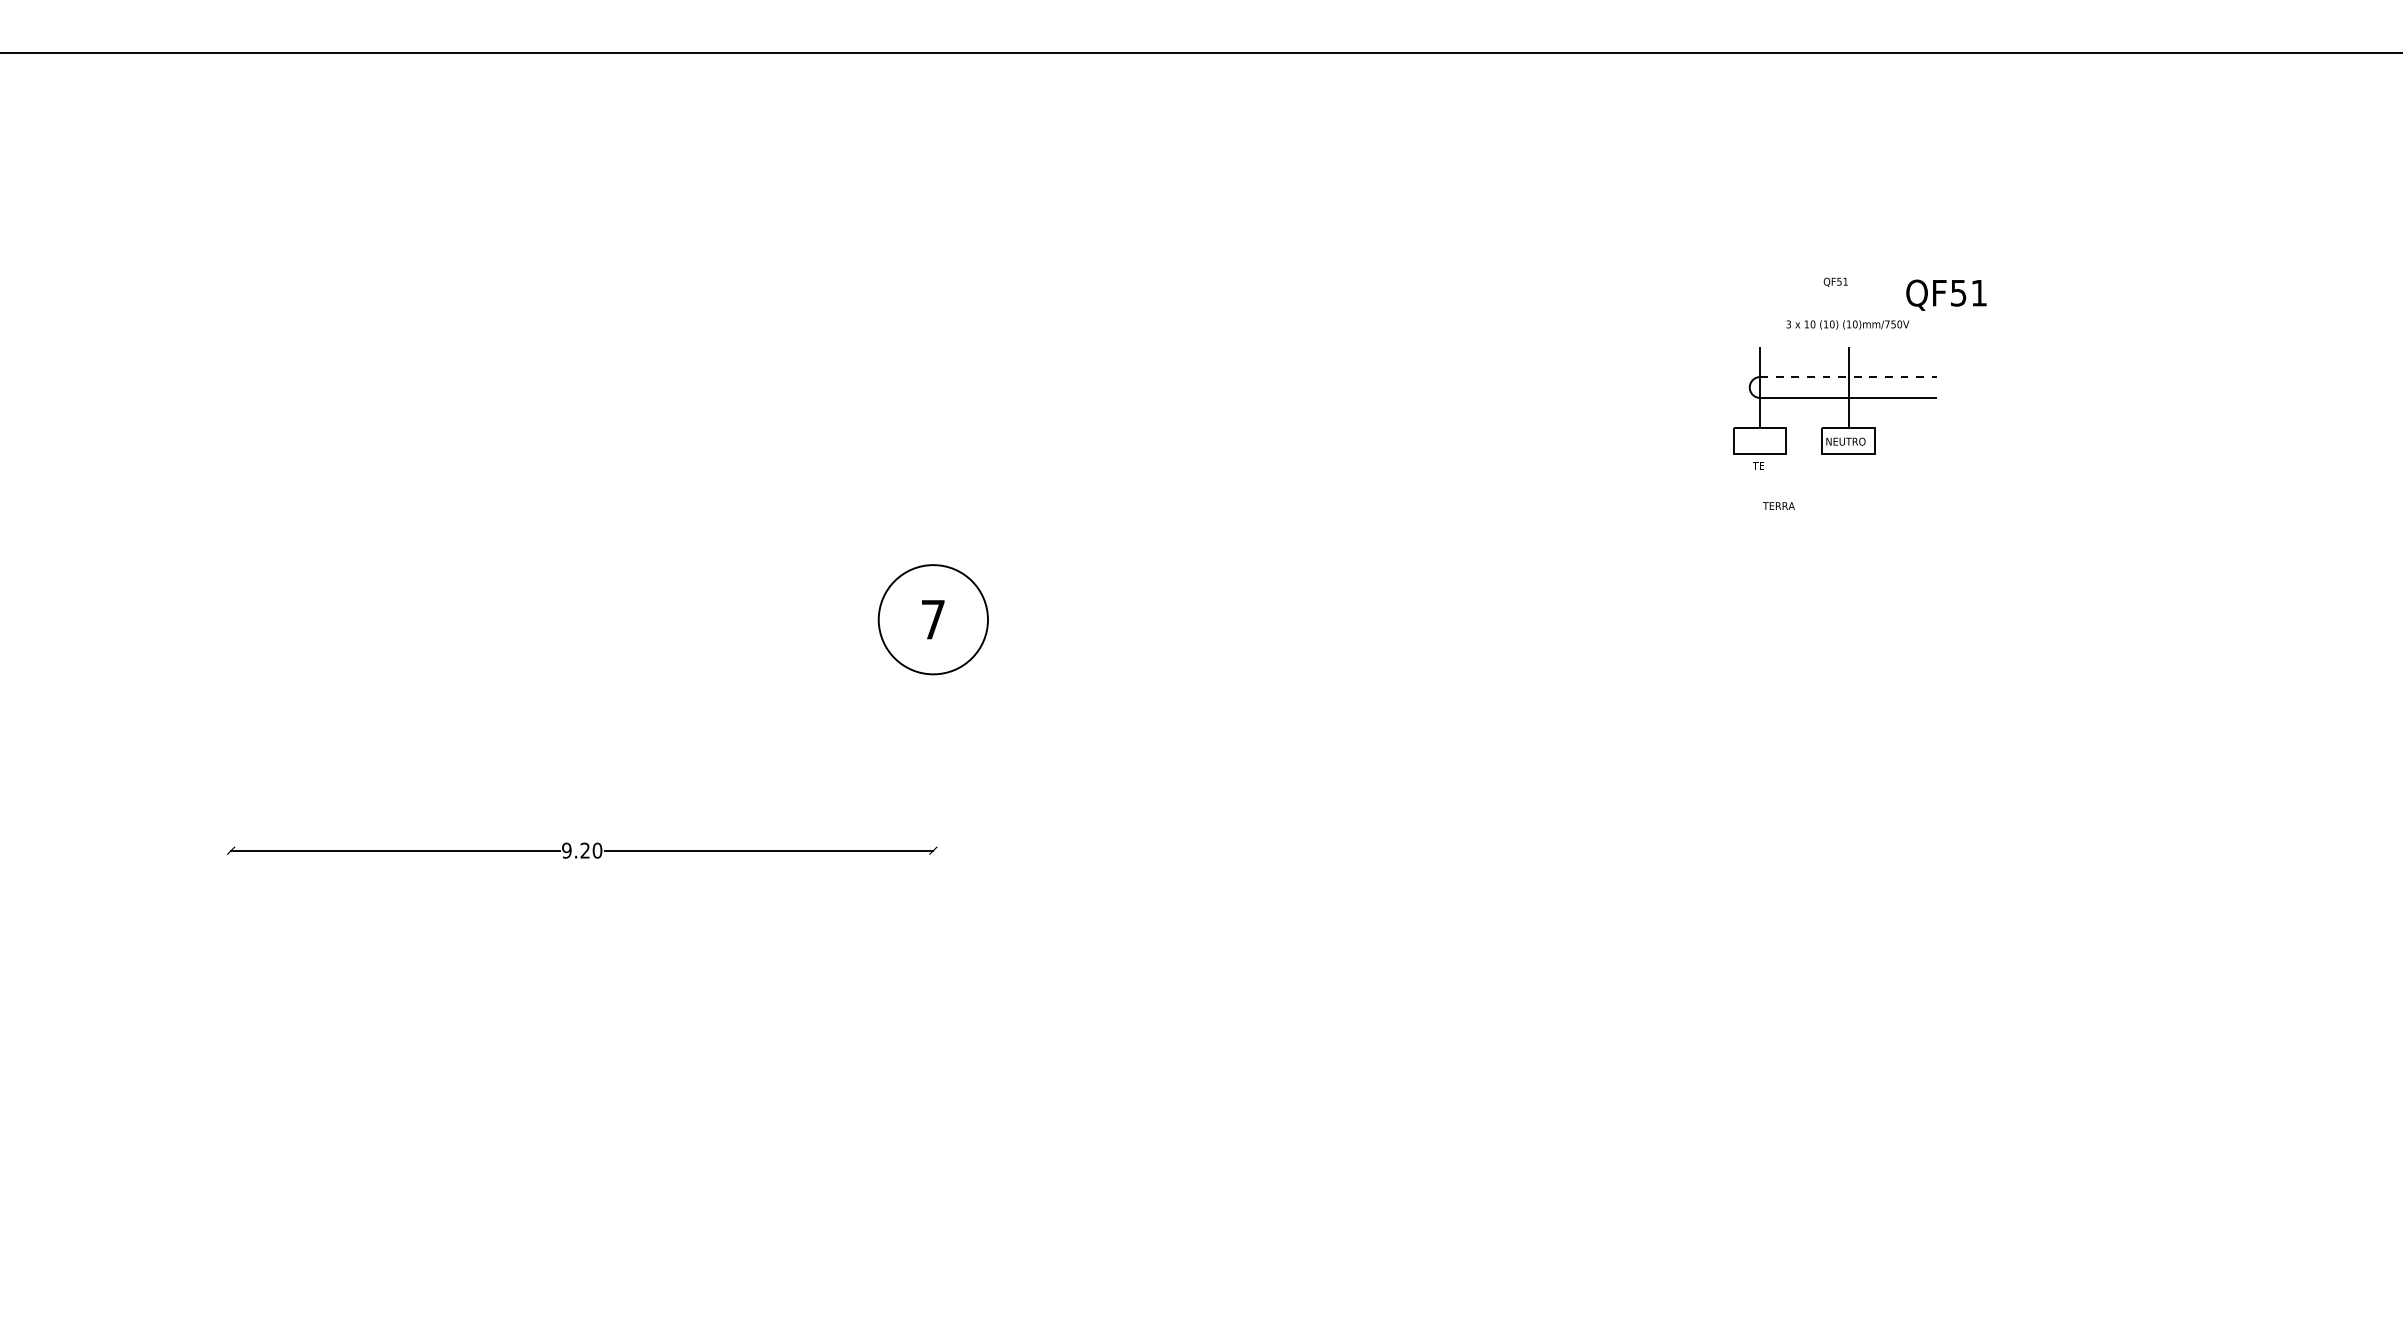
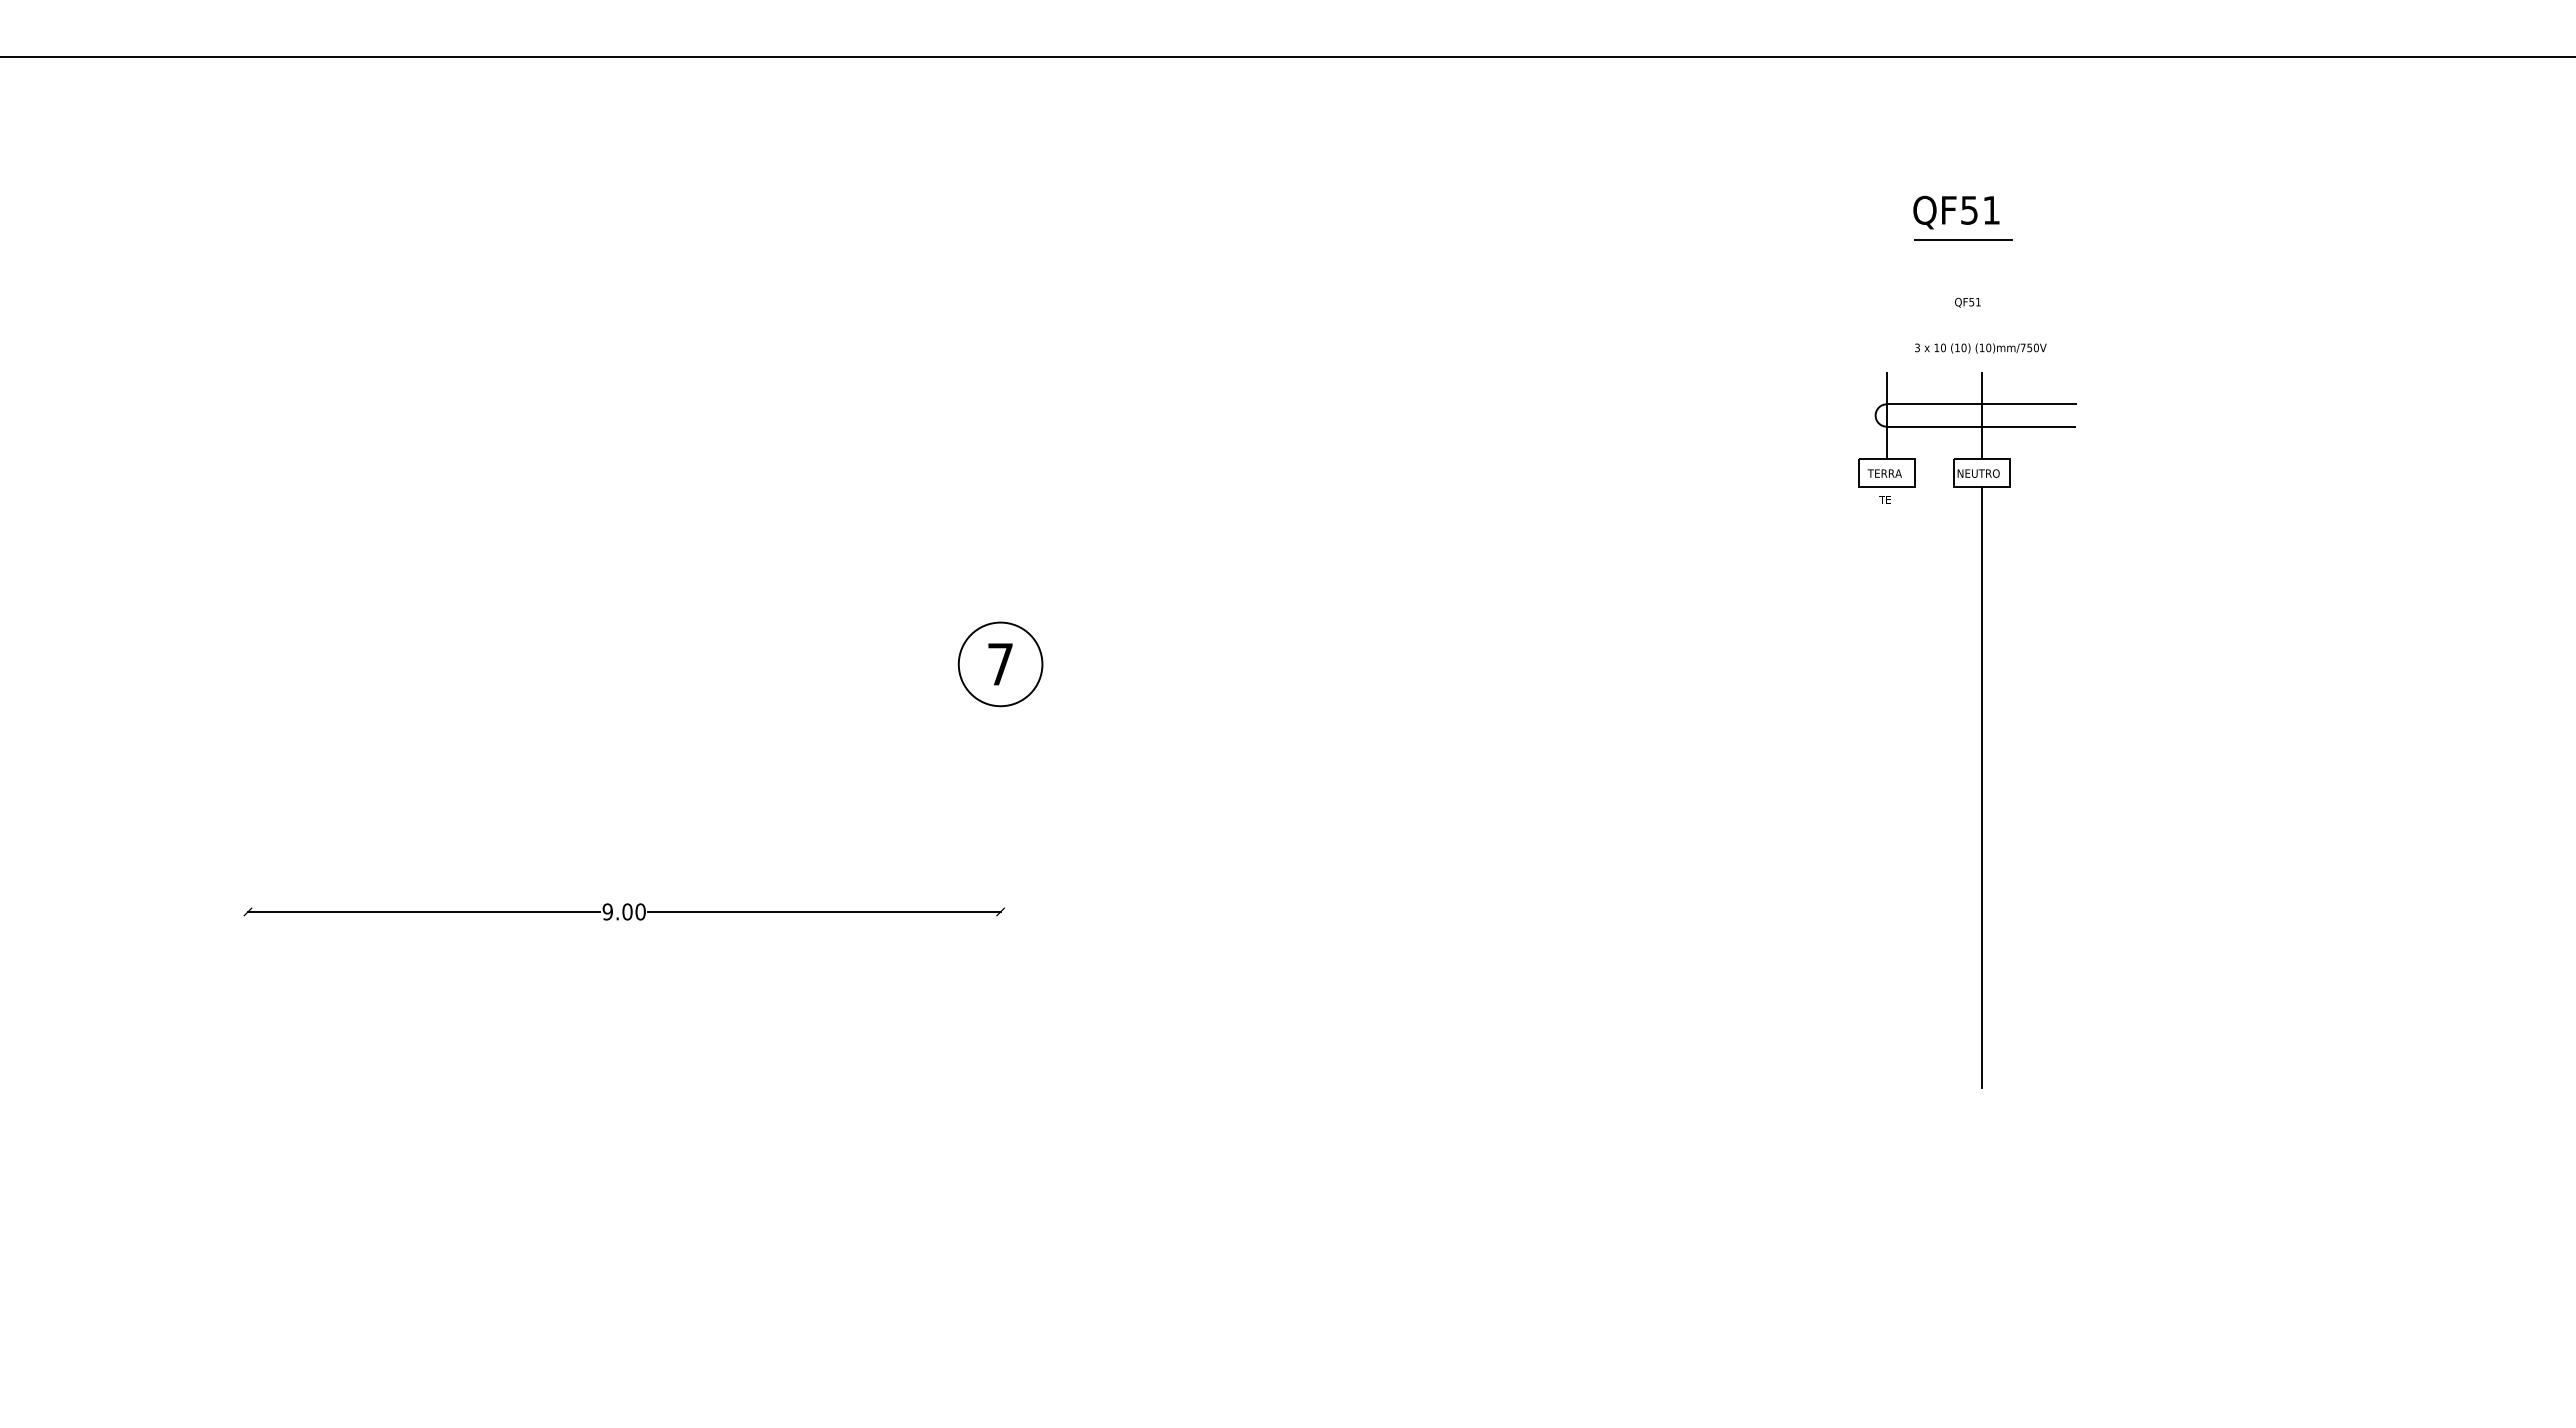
line: (1831, 224) -> (1963, 240), added
text: (1946, 295) -> (1956, 212), moved
line: (1848, 377) -> (1981, 404), dashed -> solid
text: (1778, 505) -> (1884, 473), moved
circle: (933, 619) -> (1000, 664), size x0.71
line: (1848, 734) -> (1981, 787), added
text: (585, 850) -> (627, 911), 9.20 -> 9.00

